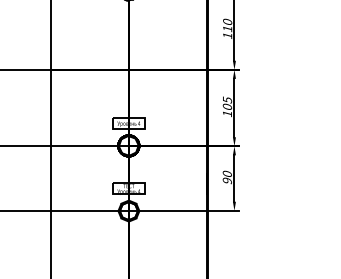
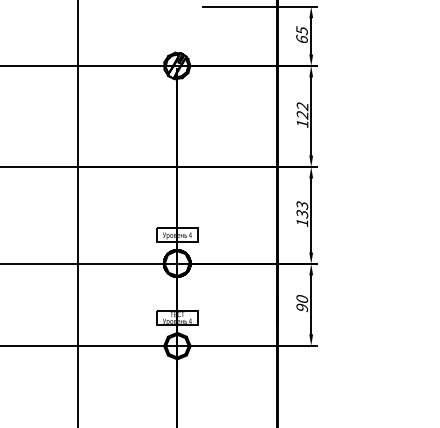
text: (227, 25) -> (302, 110), 110 -> 122
text: (227, 103) -> (302, 209), 105 -> 133

